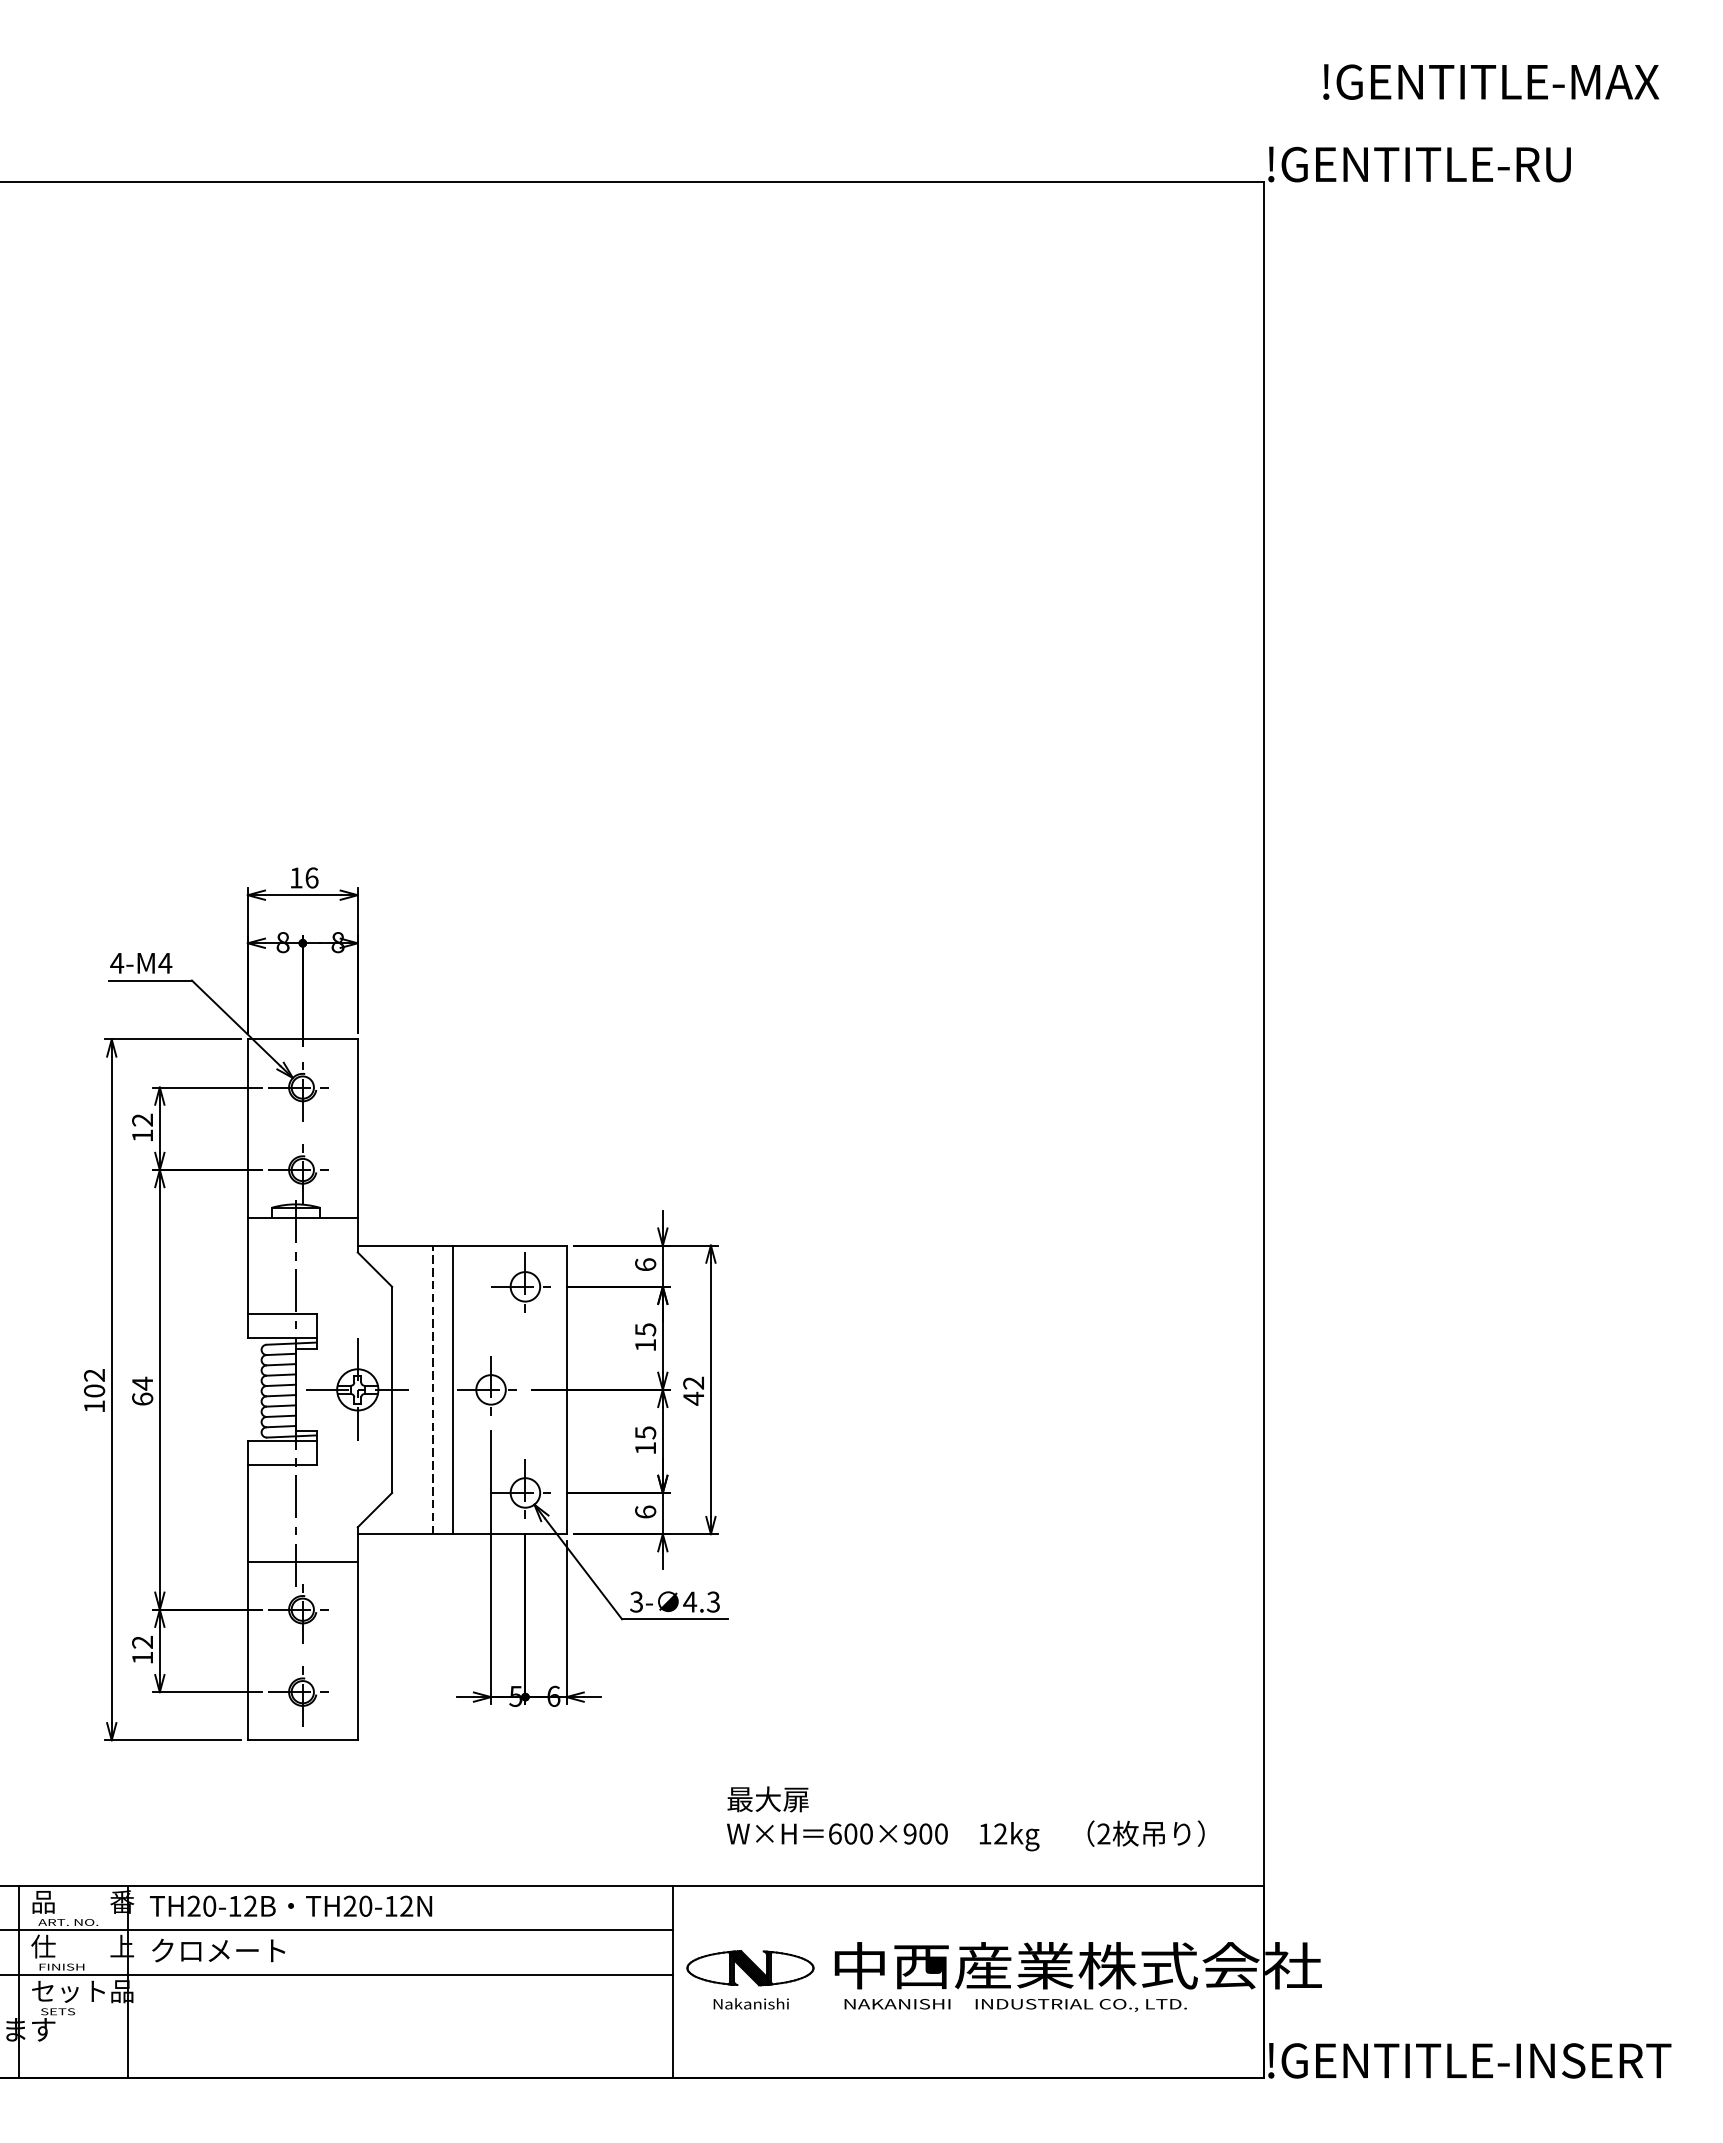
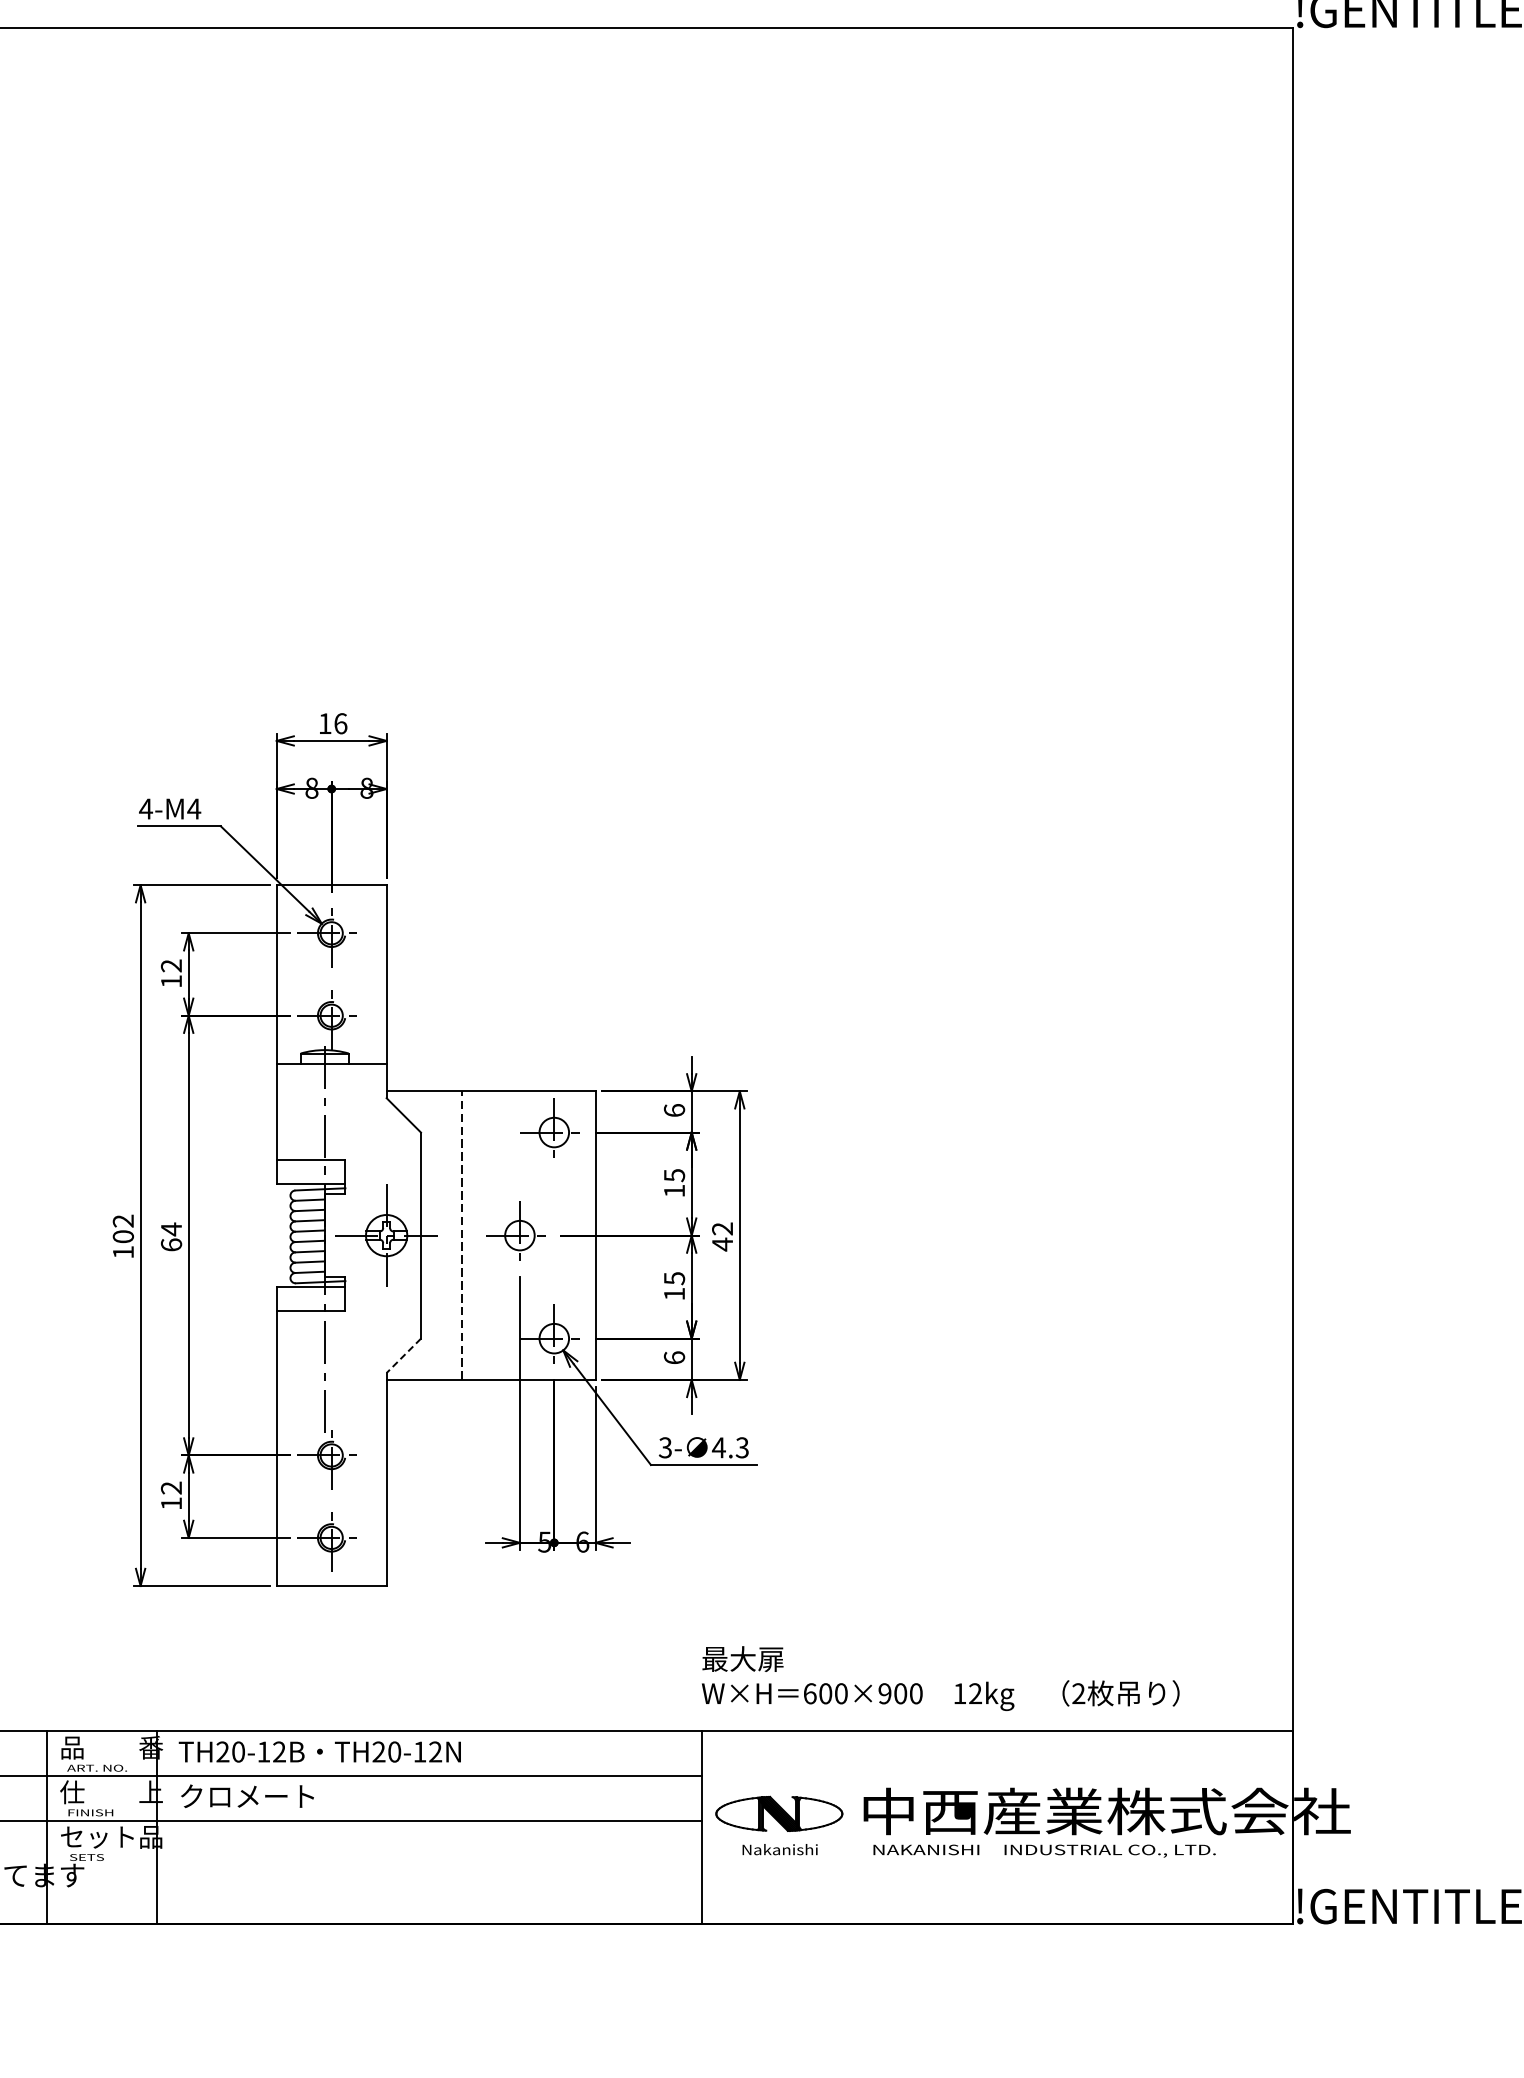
line: (453, 1389) -> (482, 1235), removed
line: (374, 1510) -> (403, 1356), solid -> dashed
line: (302, 1561) -> (331, 1407), removed
text: (965, 1818) -> (940, 1678), moved

